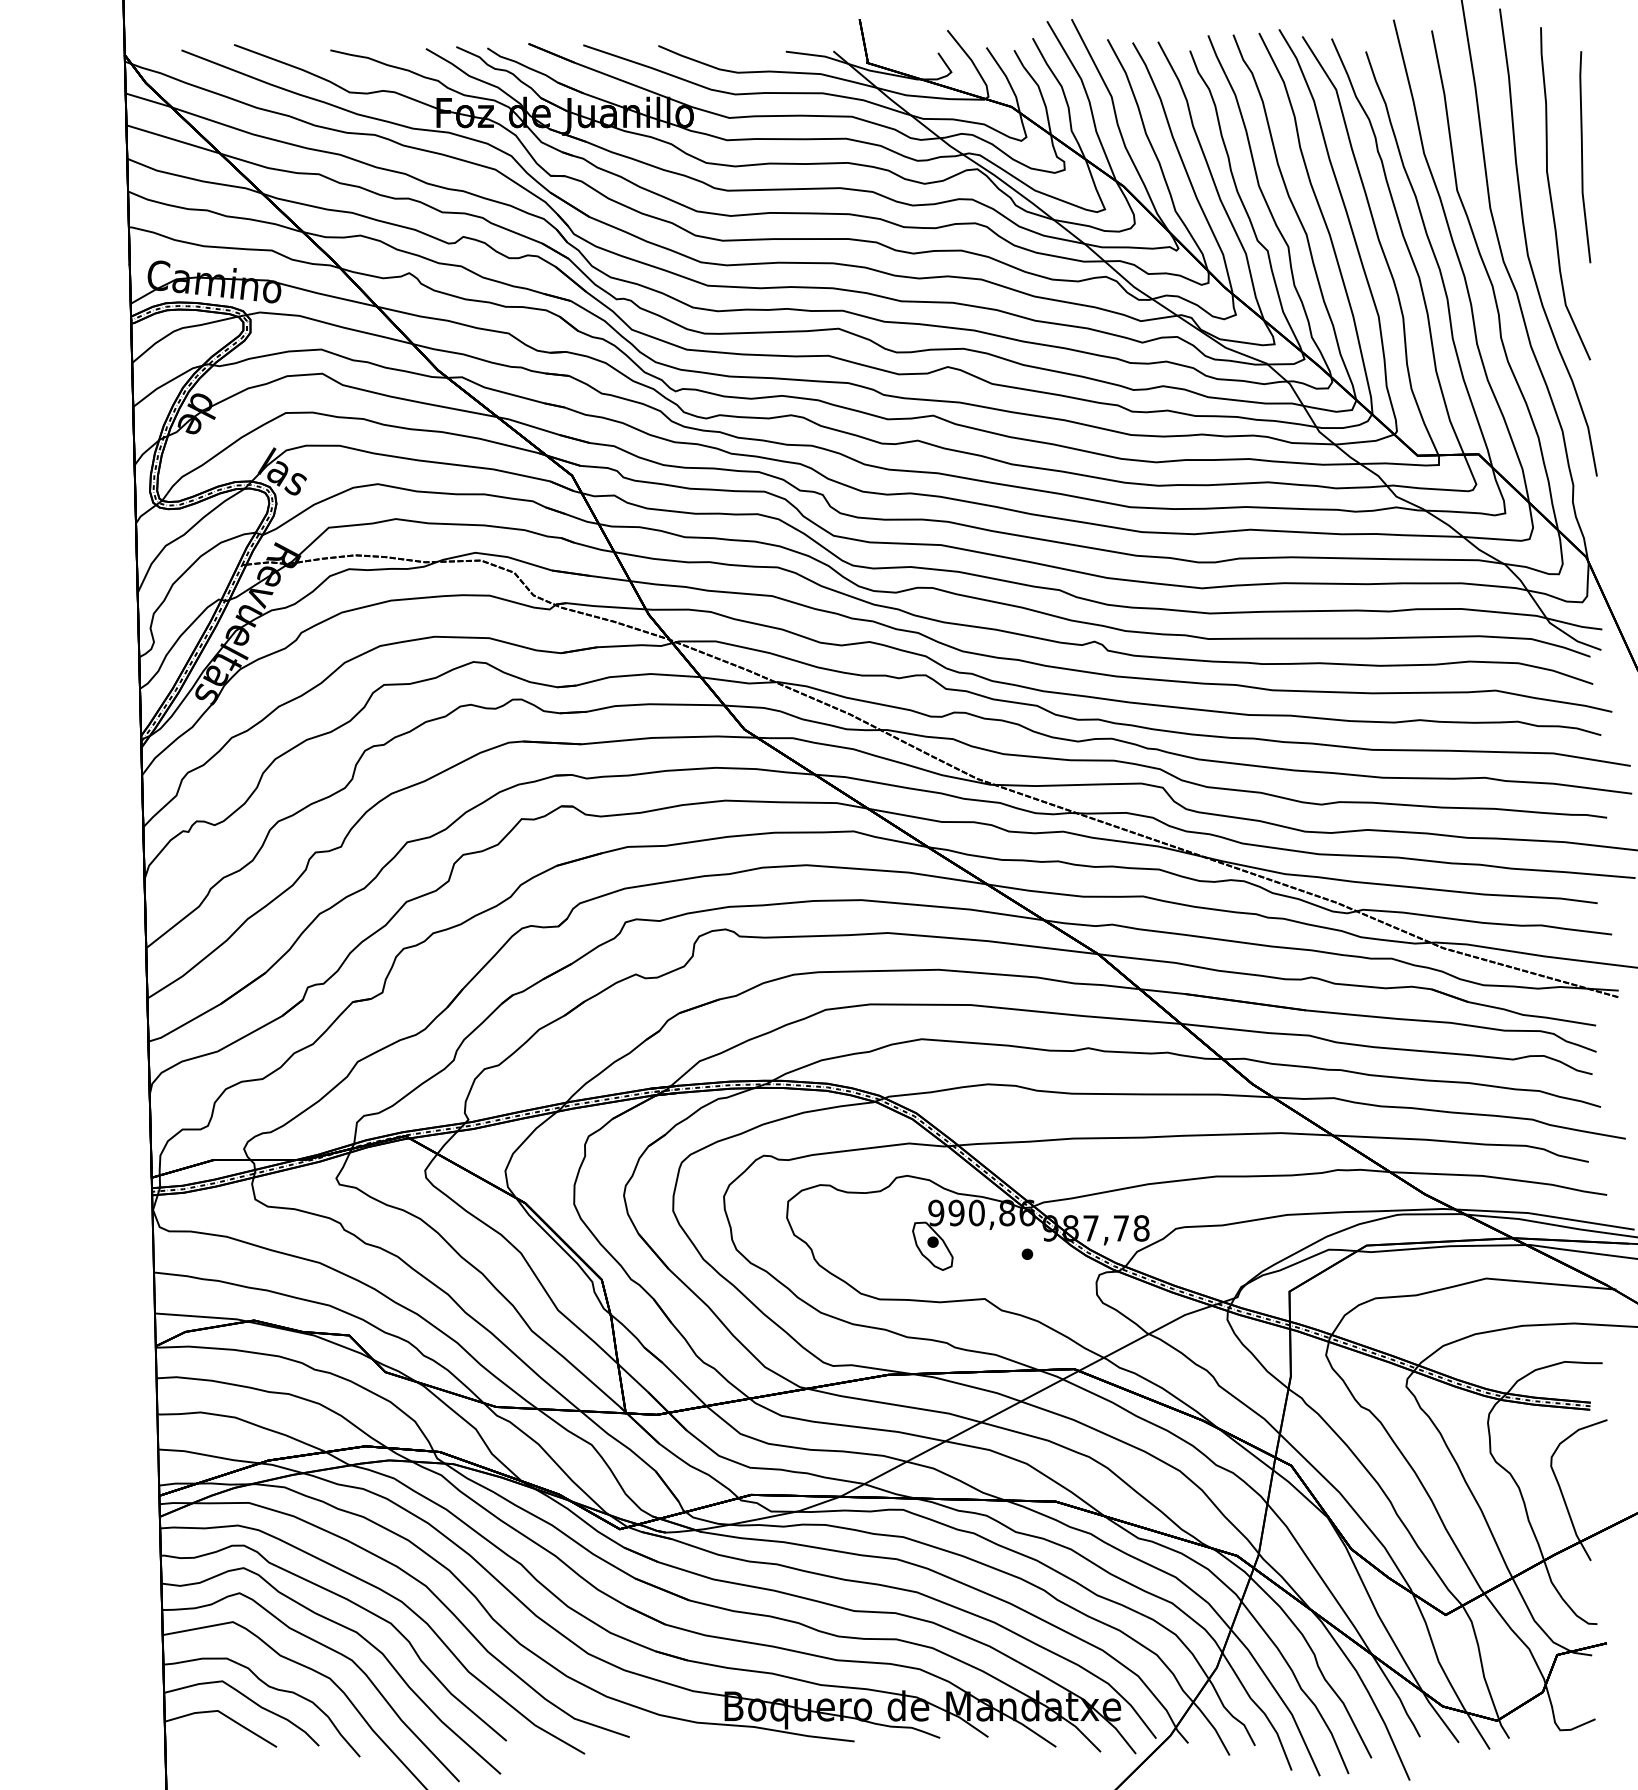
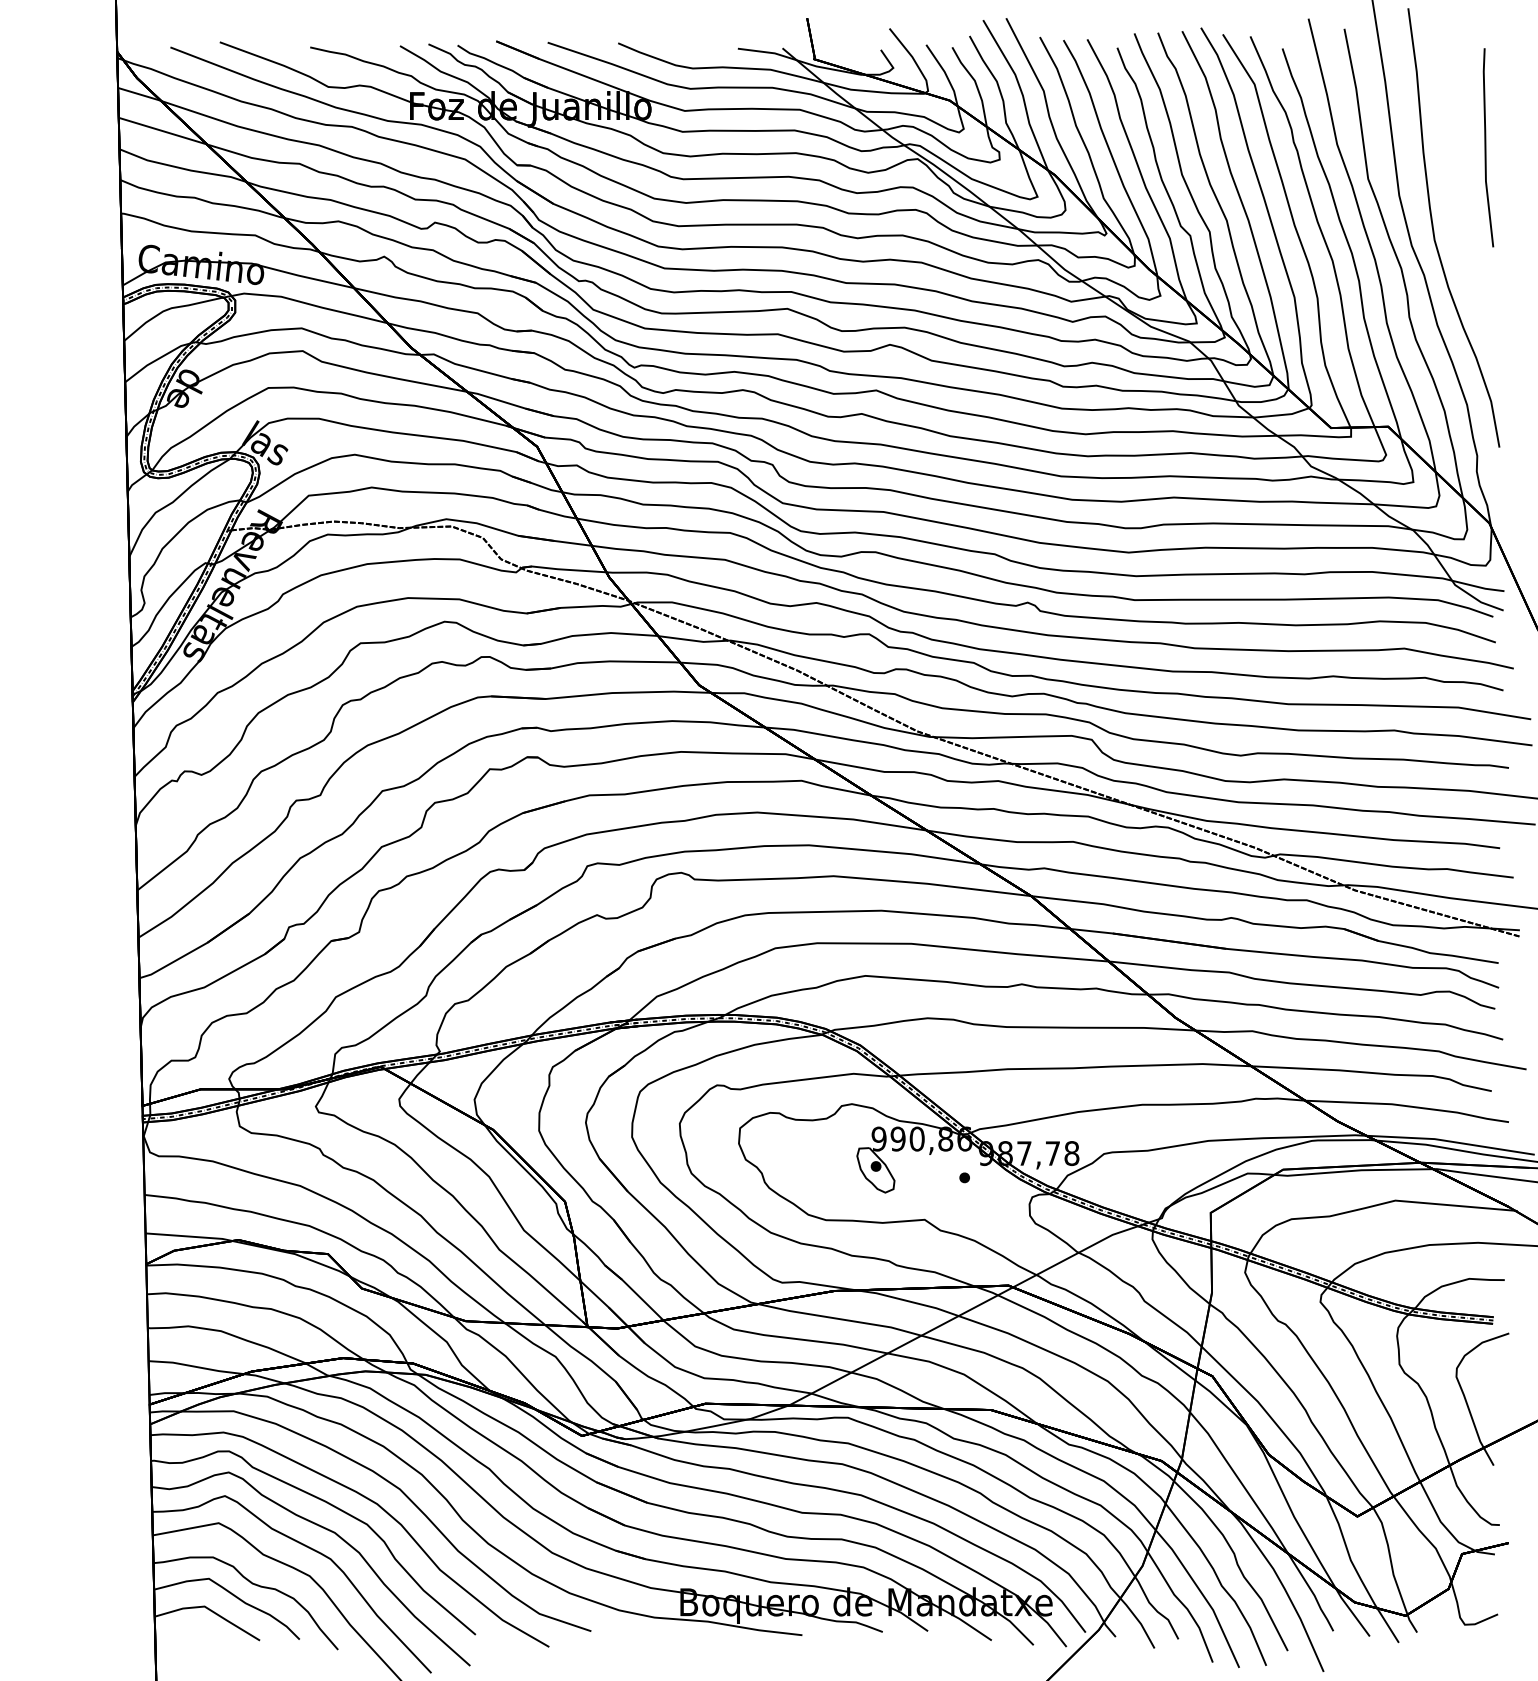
curve: (1551, 193) -> (1456, 181), removed

